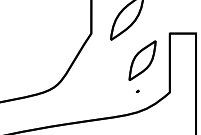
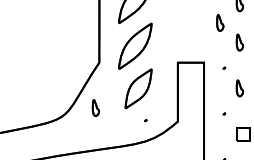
part: (142, 60) -> (138, 88), moved
part: (87, 78) -> (95, 107), added

